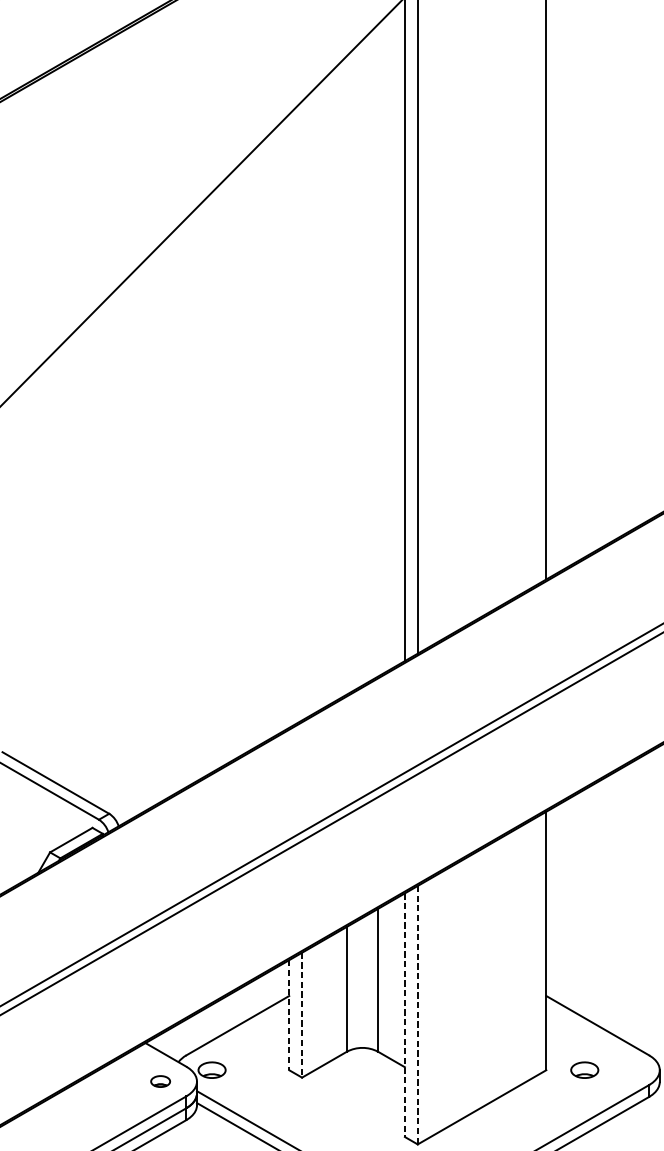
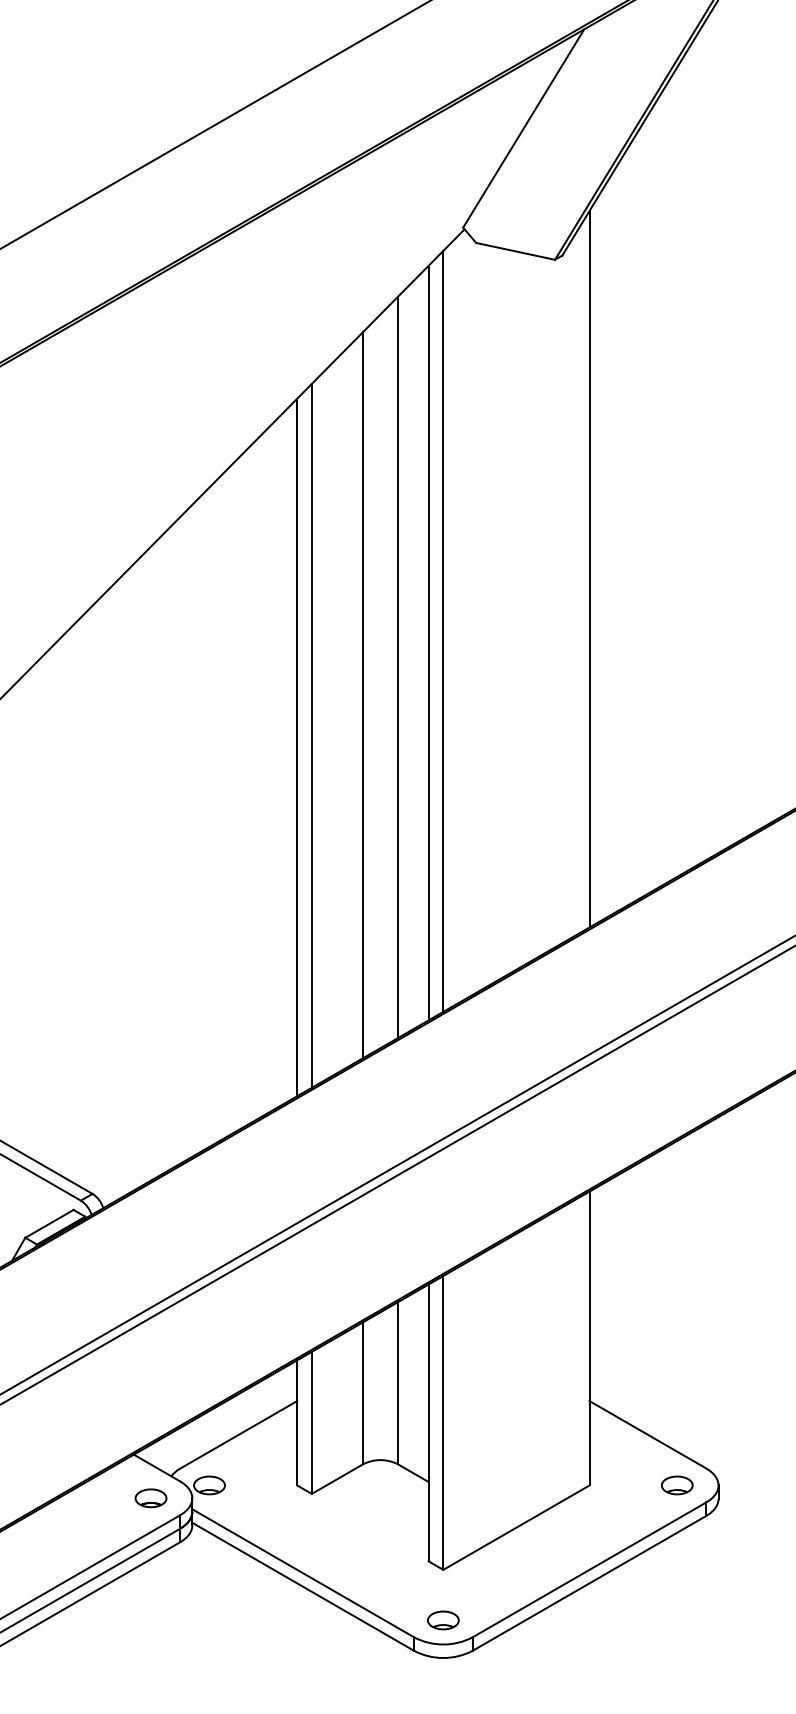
line: (378, 350) -> (398, 667), added
line: (346, 375) -> (362, 695), added
line: (301, 410) -> (311, 735), added
line: (289, 421) -> (297, 747), added
line: (289, 1014) -> (297, 1422), dashed -> solid
line: (301, 1014) -> (311, 1422), dashed -> solid
line: (417, 1014) -> (443, 1422), dashed -> solid
line: (404, 1015) -> (428, 1423), dashed -> solid
part: (584, 1070) -> (676, 1485), moved
part: (160, 1081) -> (150, 1498), size x1.43

